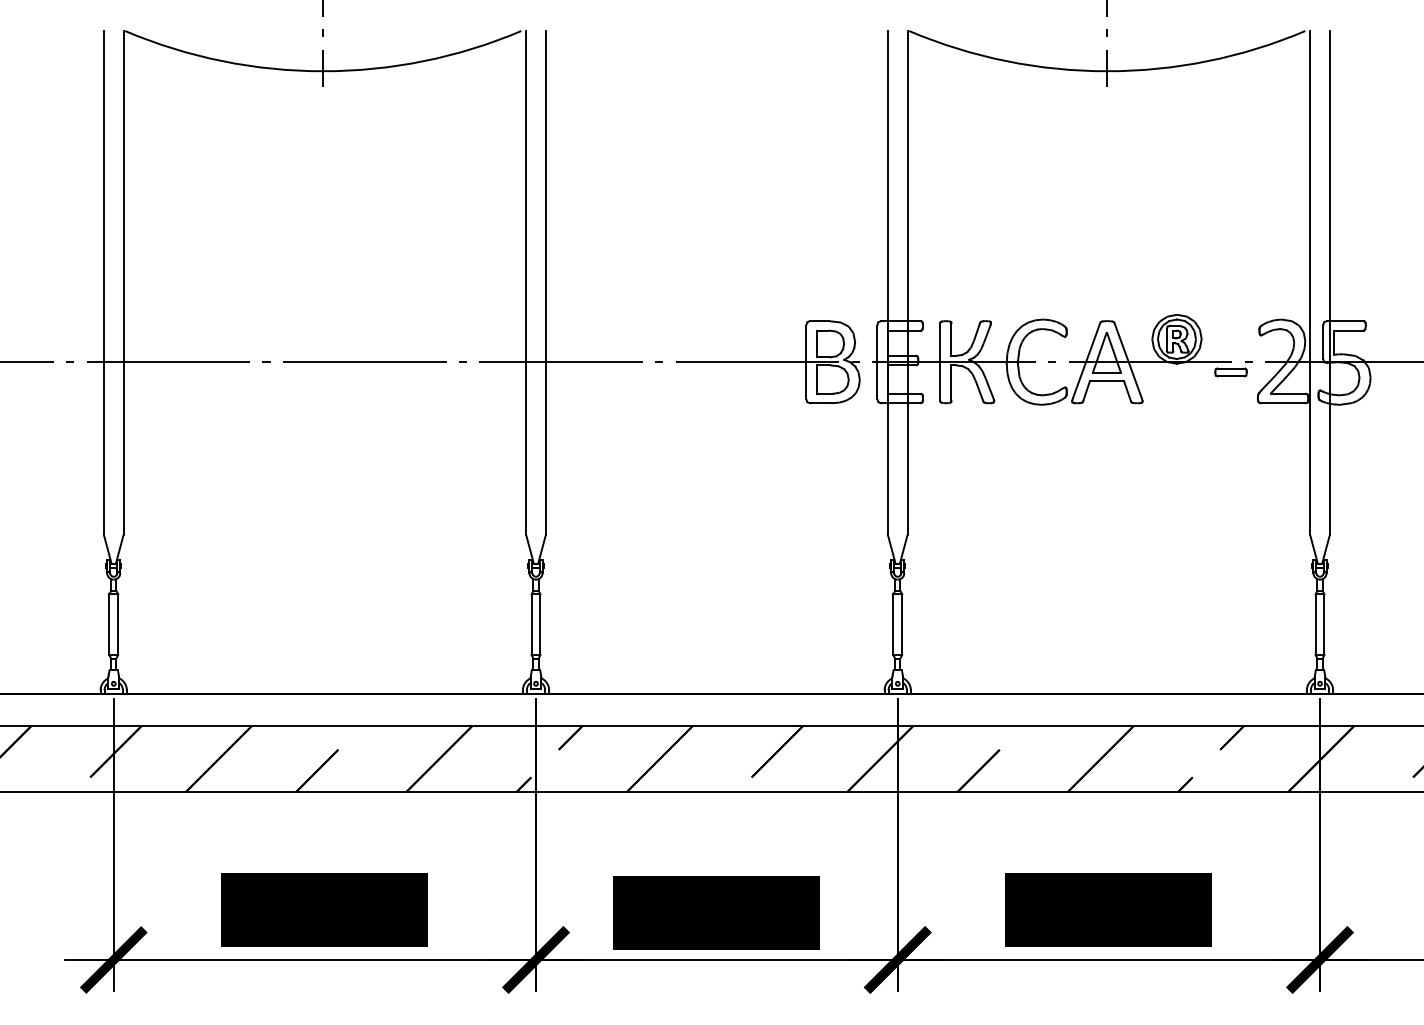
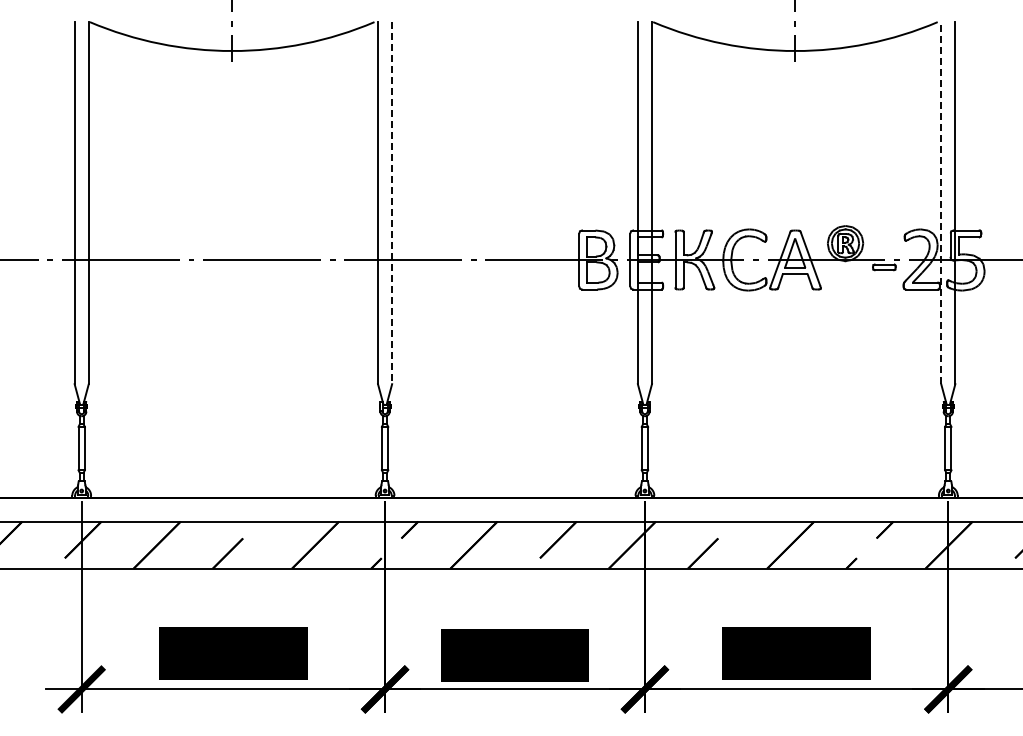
line: (1310, 282) -> (941, 202), solid -> dashed
line: (546, 283) -> (392, 203), solid -> dashed

